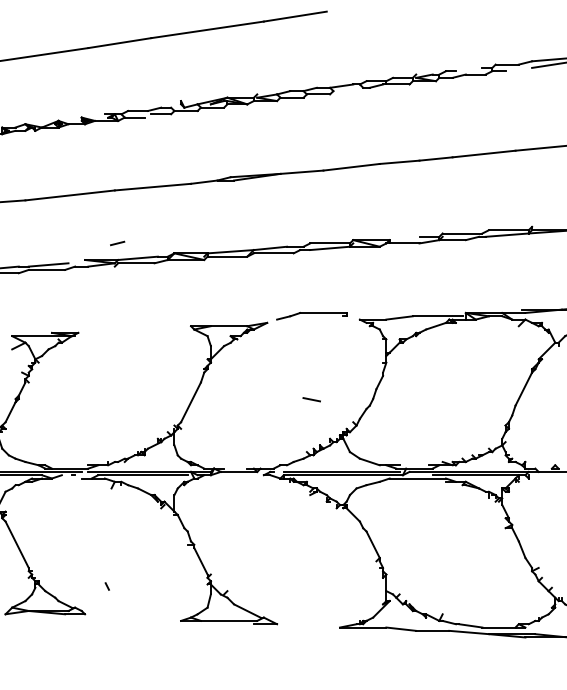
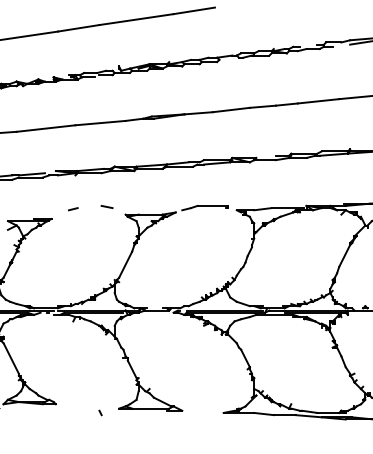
line: (117, 243) -> (73, 209), moved
line: (310, 398) -> (106, 206), moved
line: (107, 585) -> (100, 412), moved

